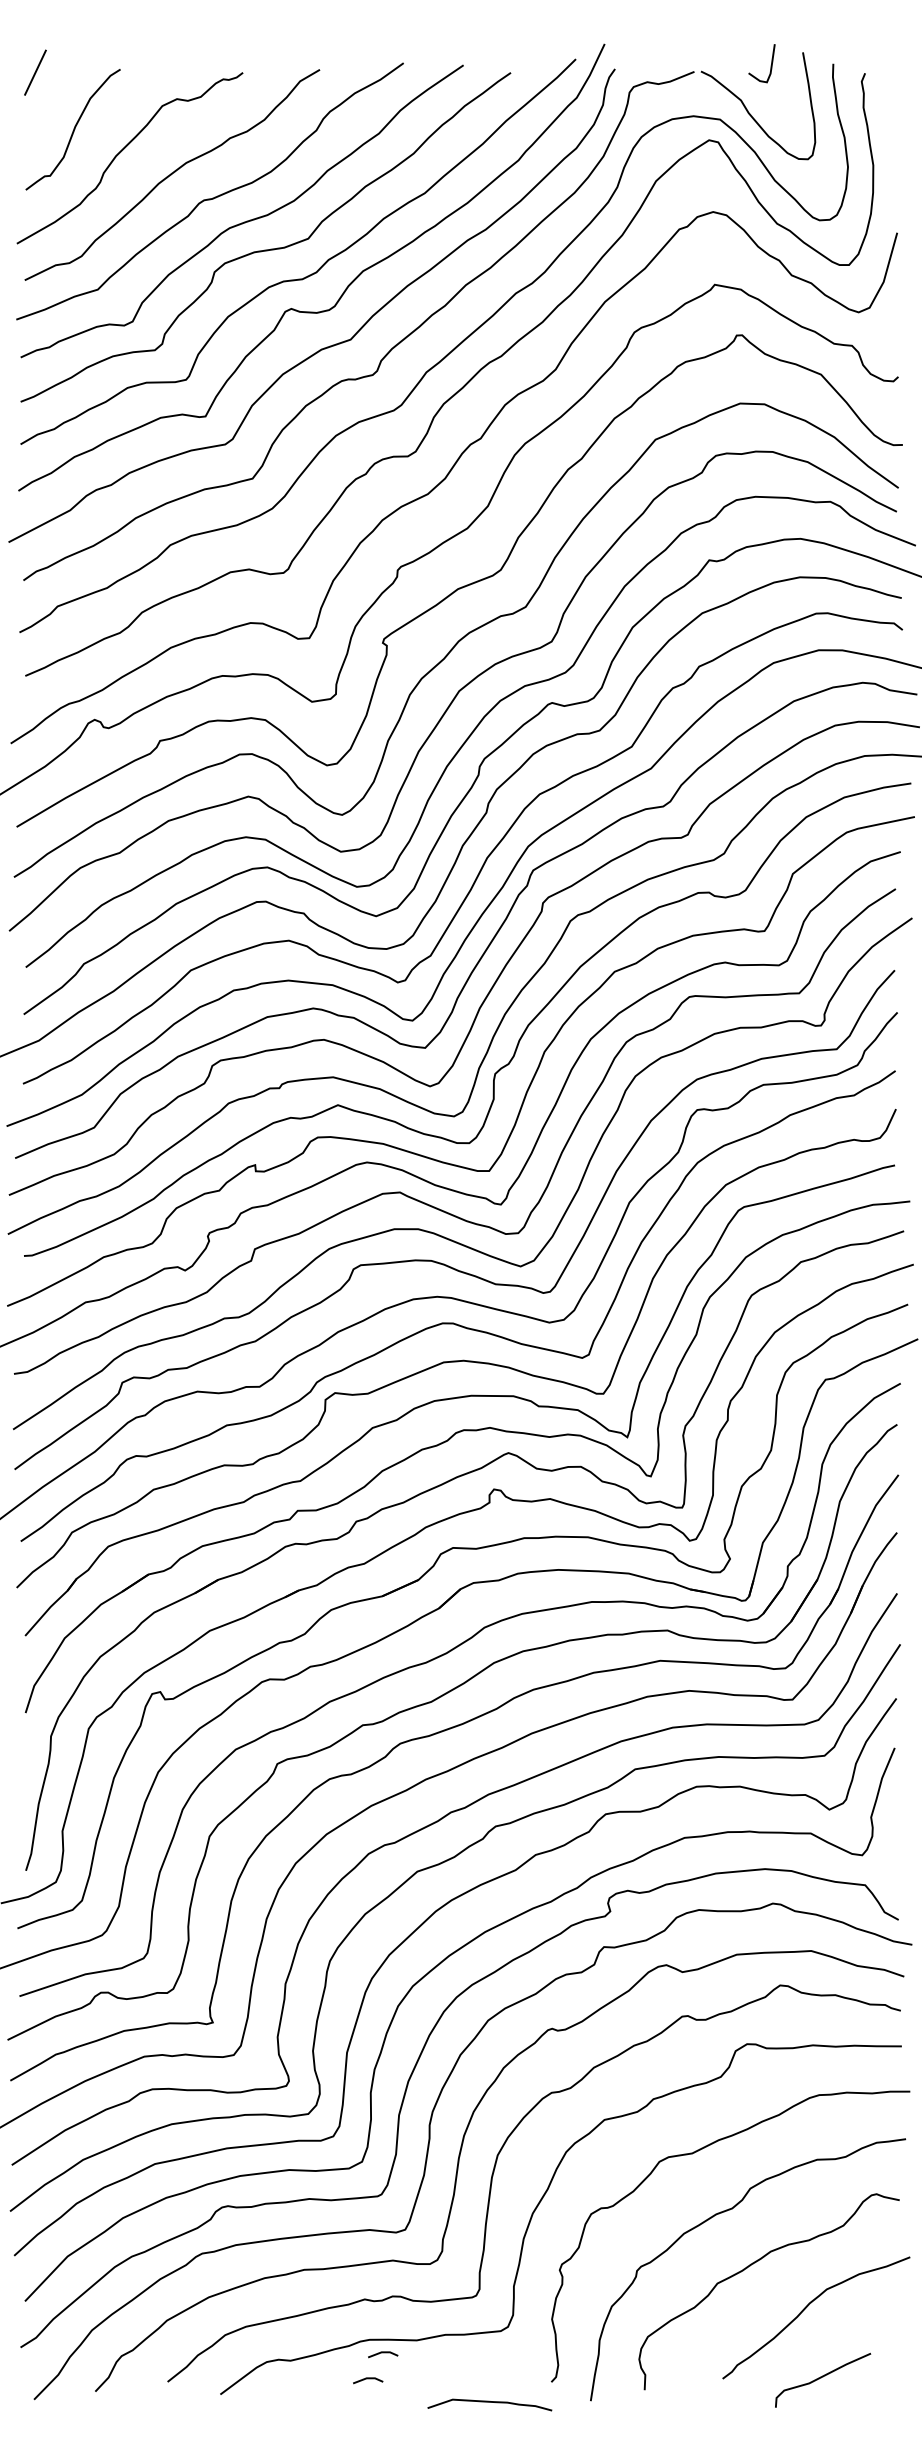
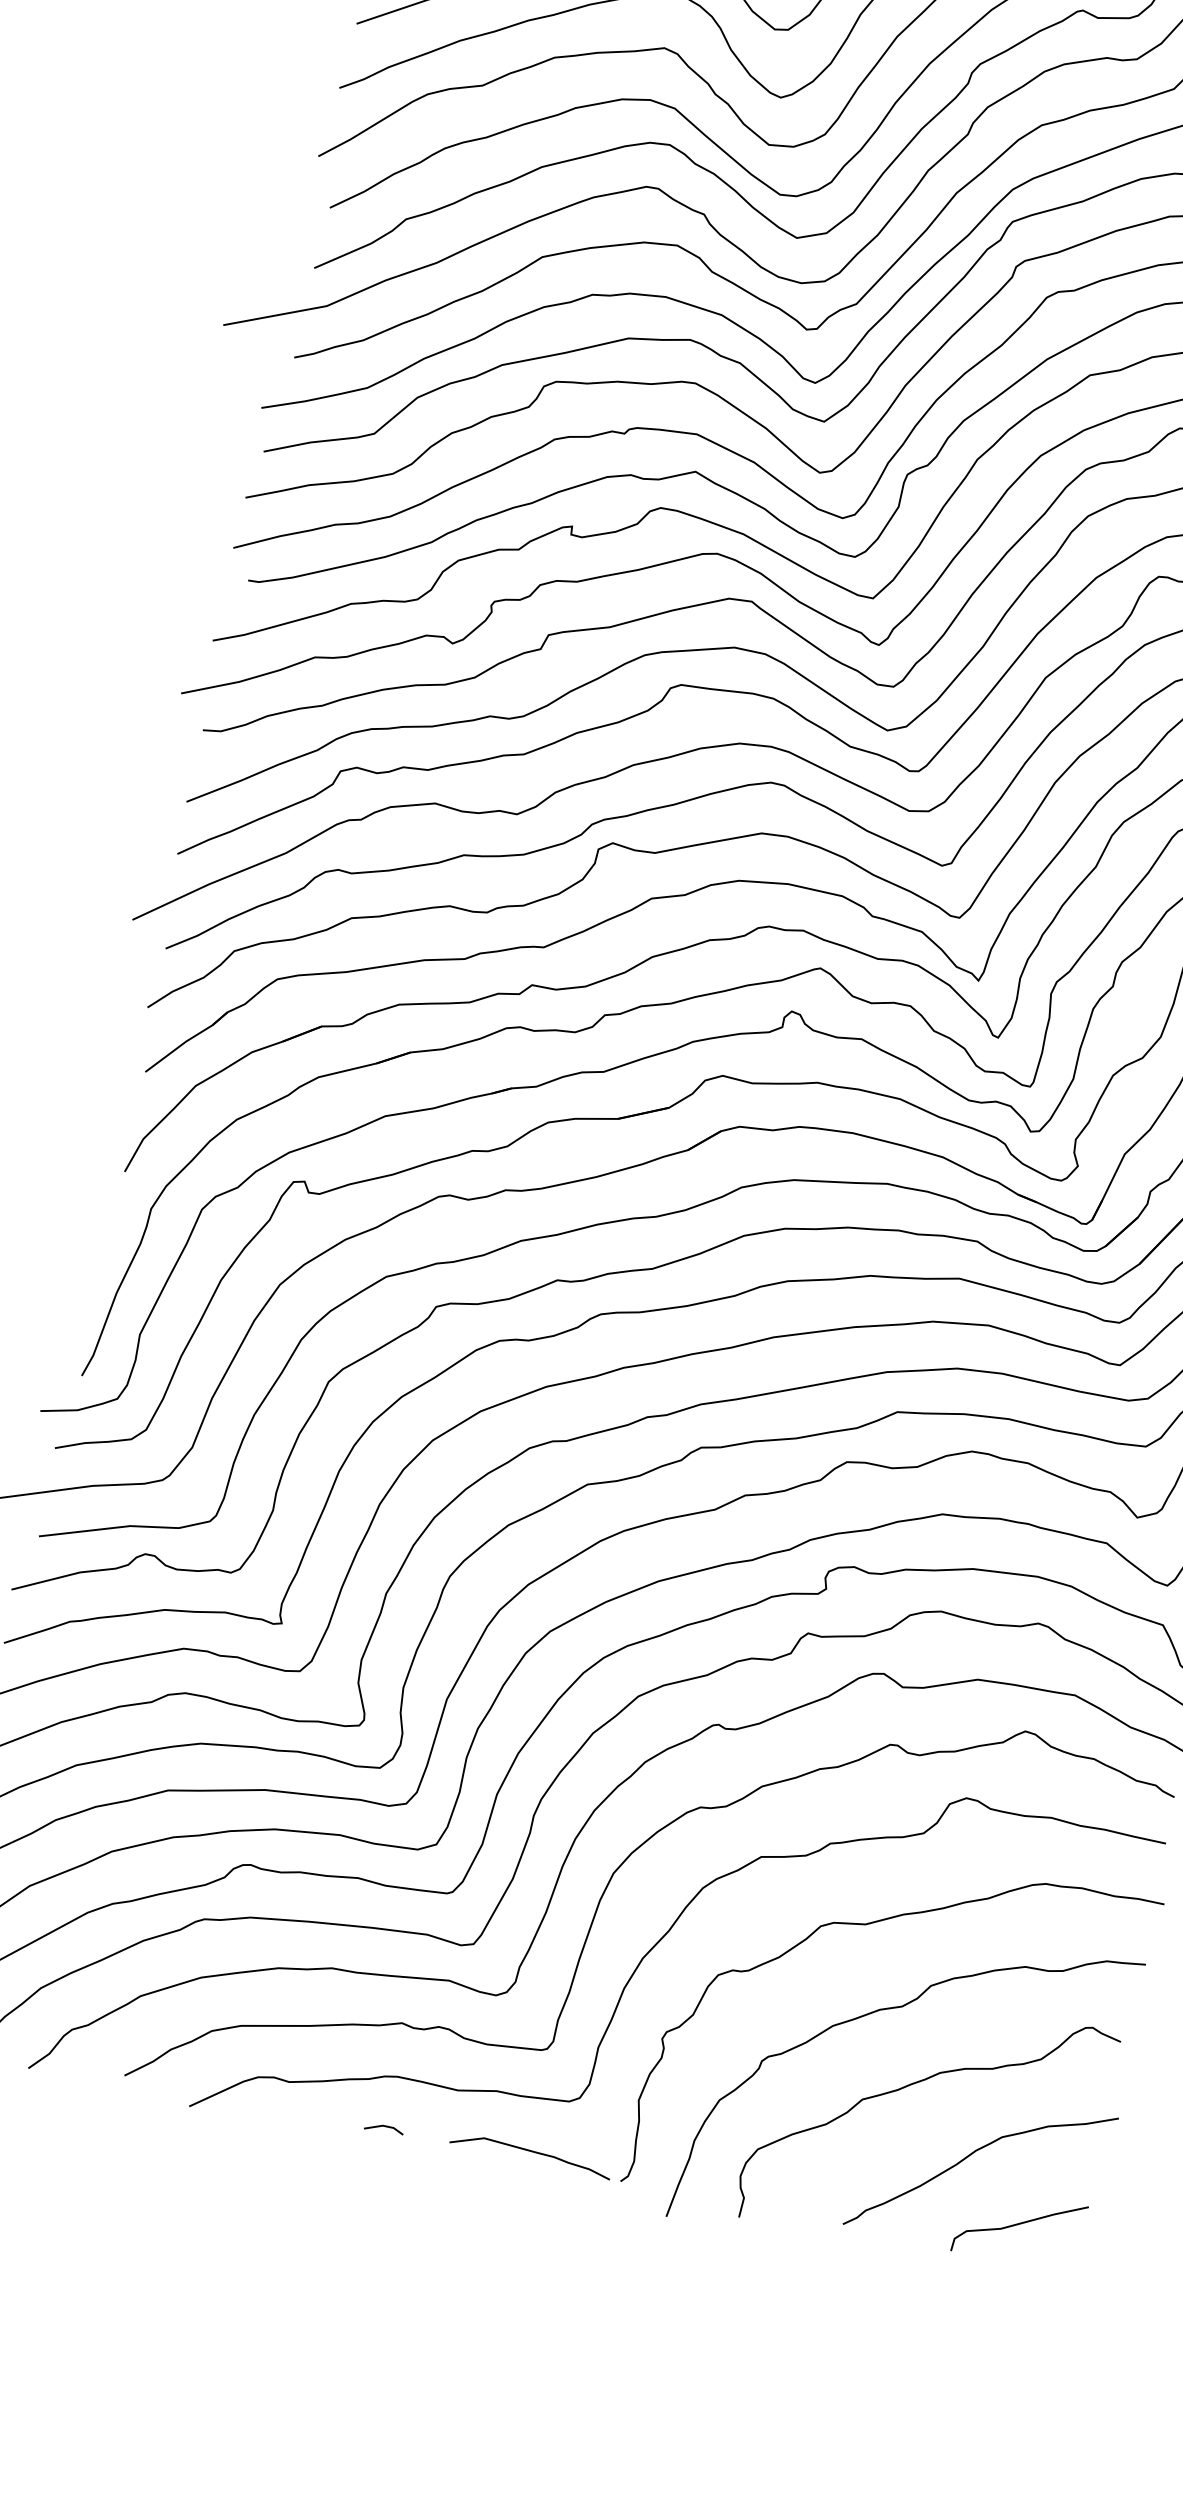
line: (383, 2353) -> (411, 2098), removed
curve: (823, 2377) -> (1020, 2225), moved
curve: (489, 2402) -> (531, 2152), moved

